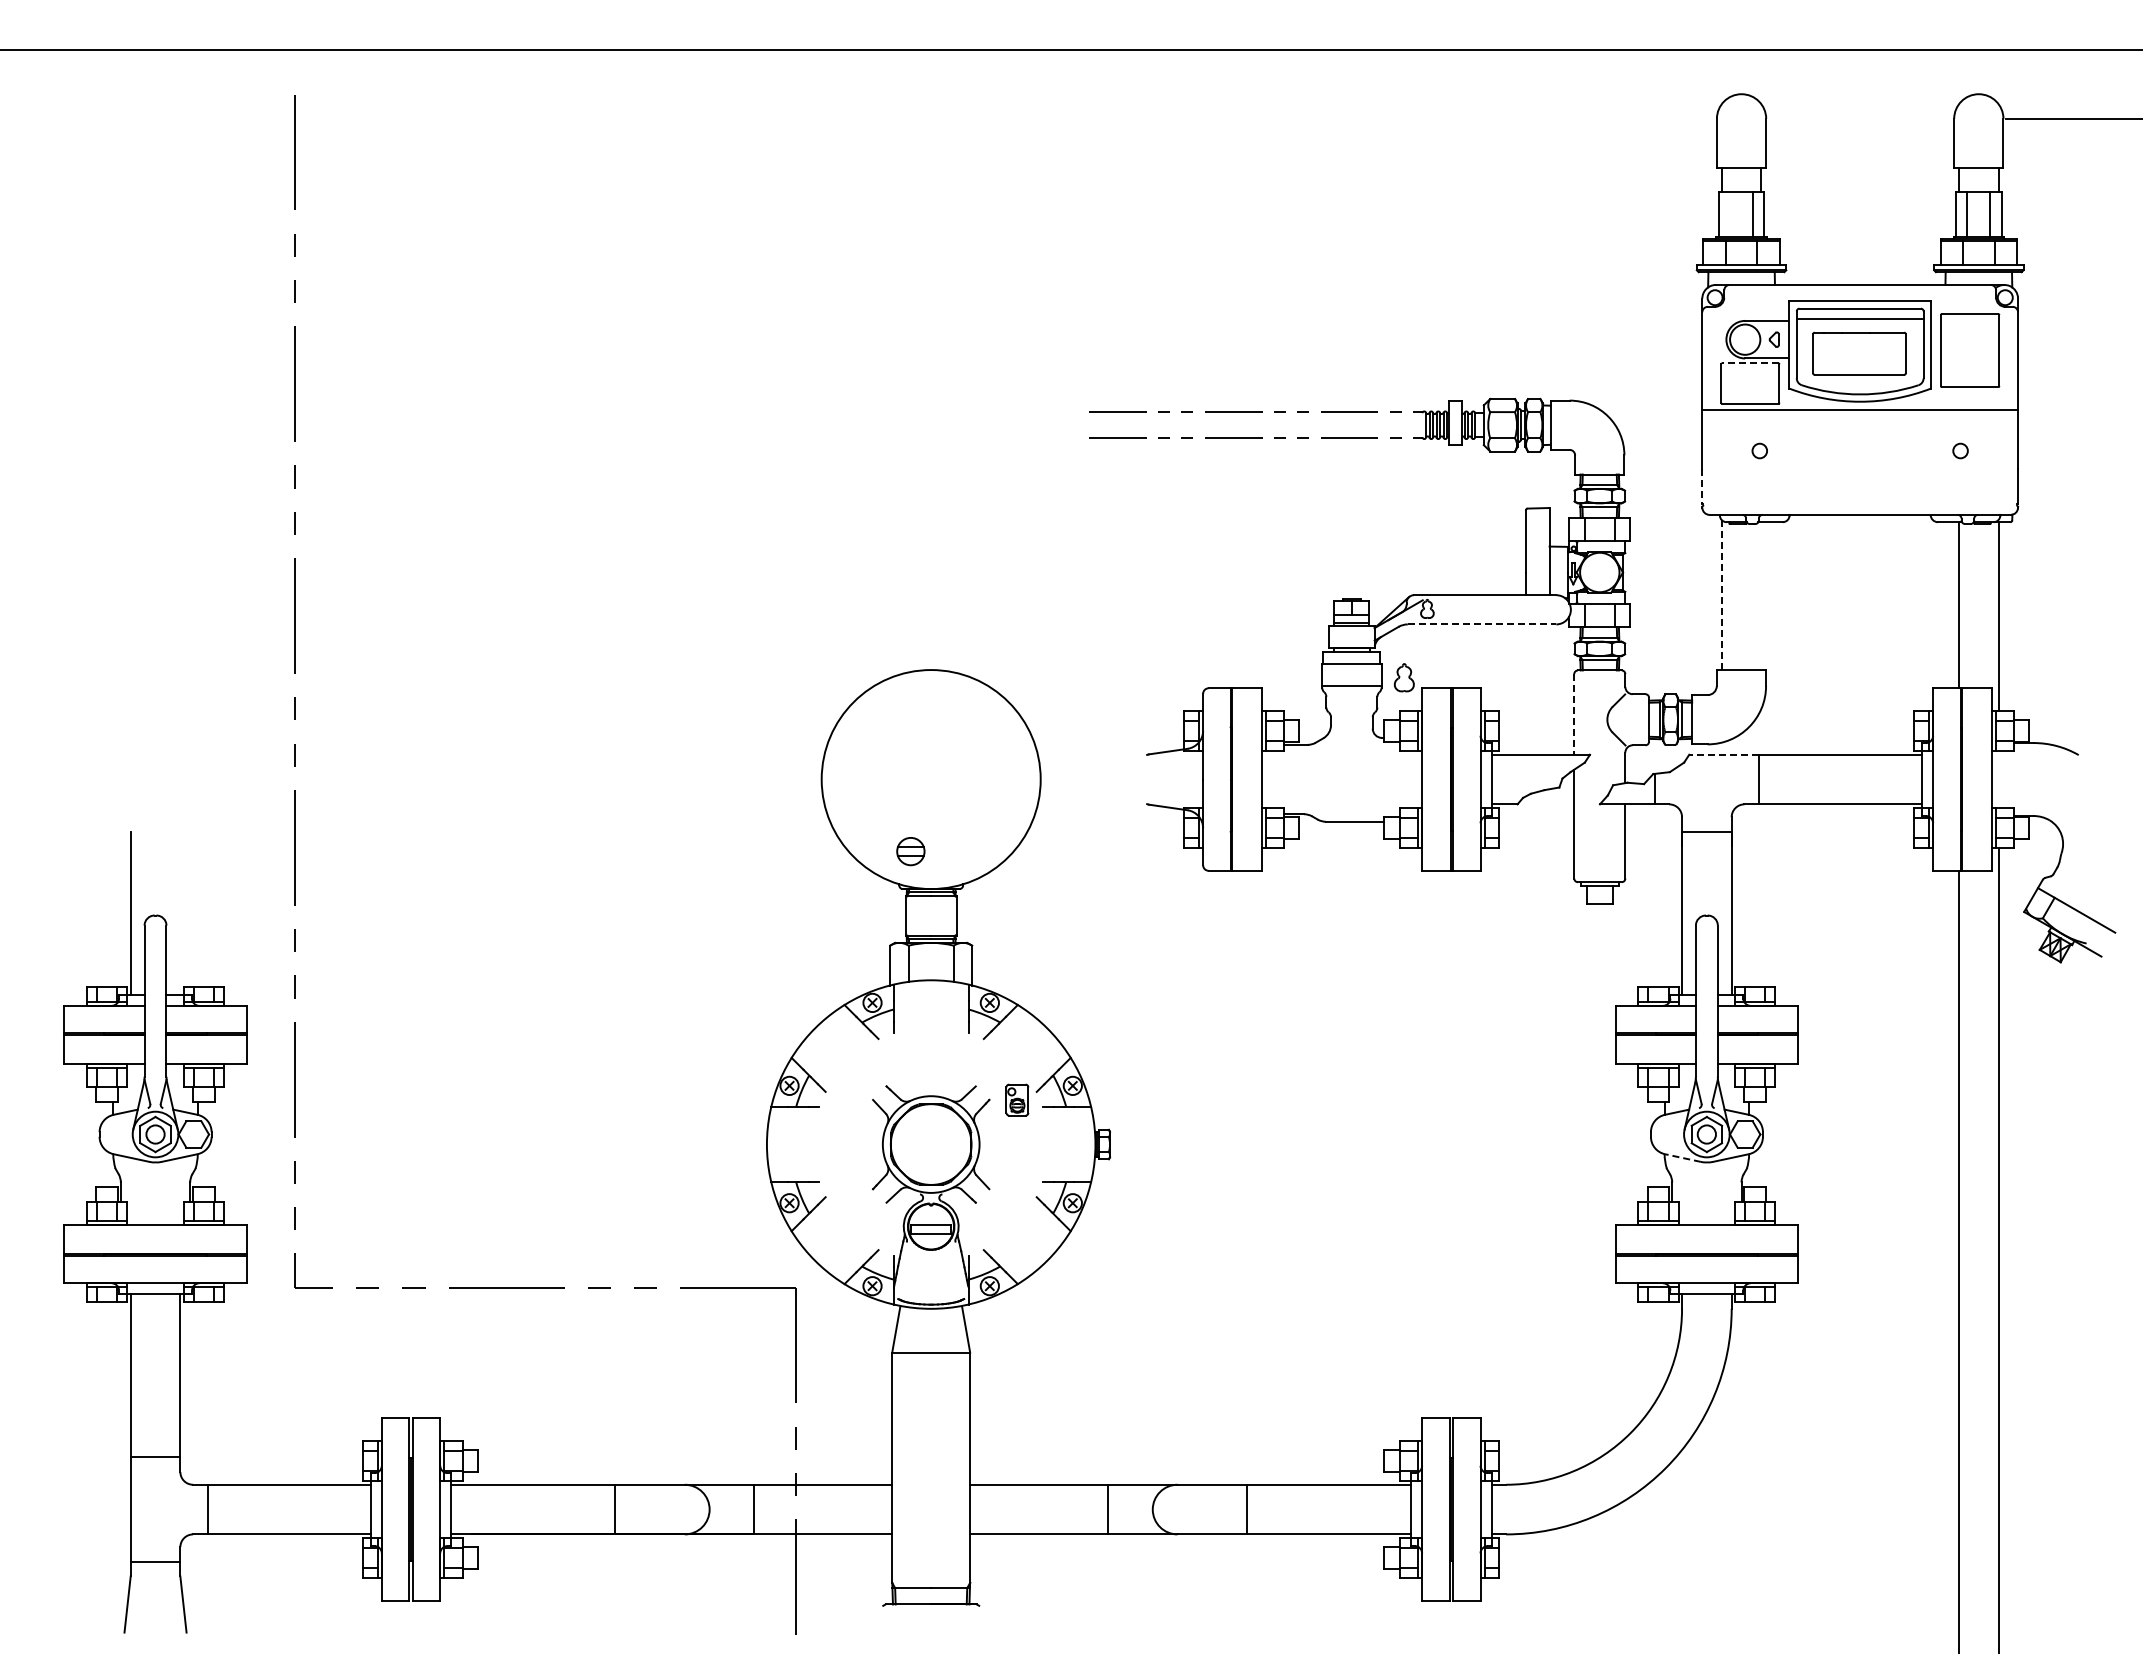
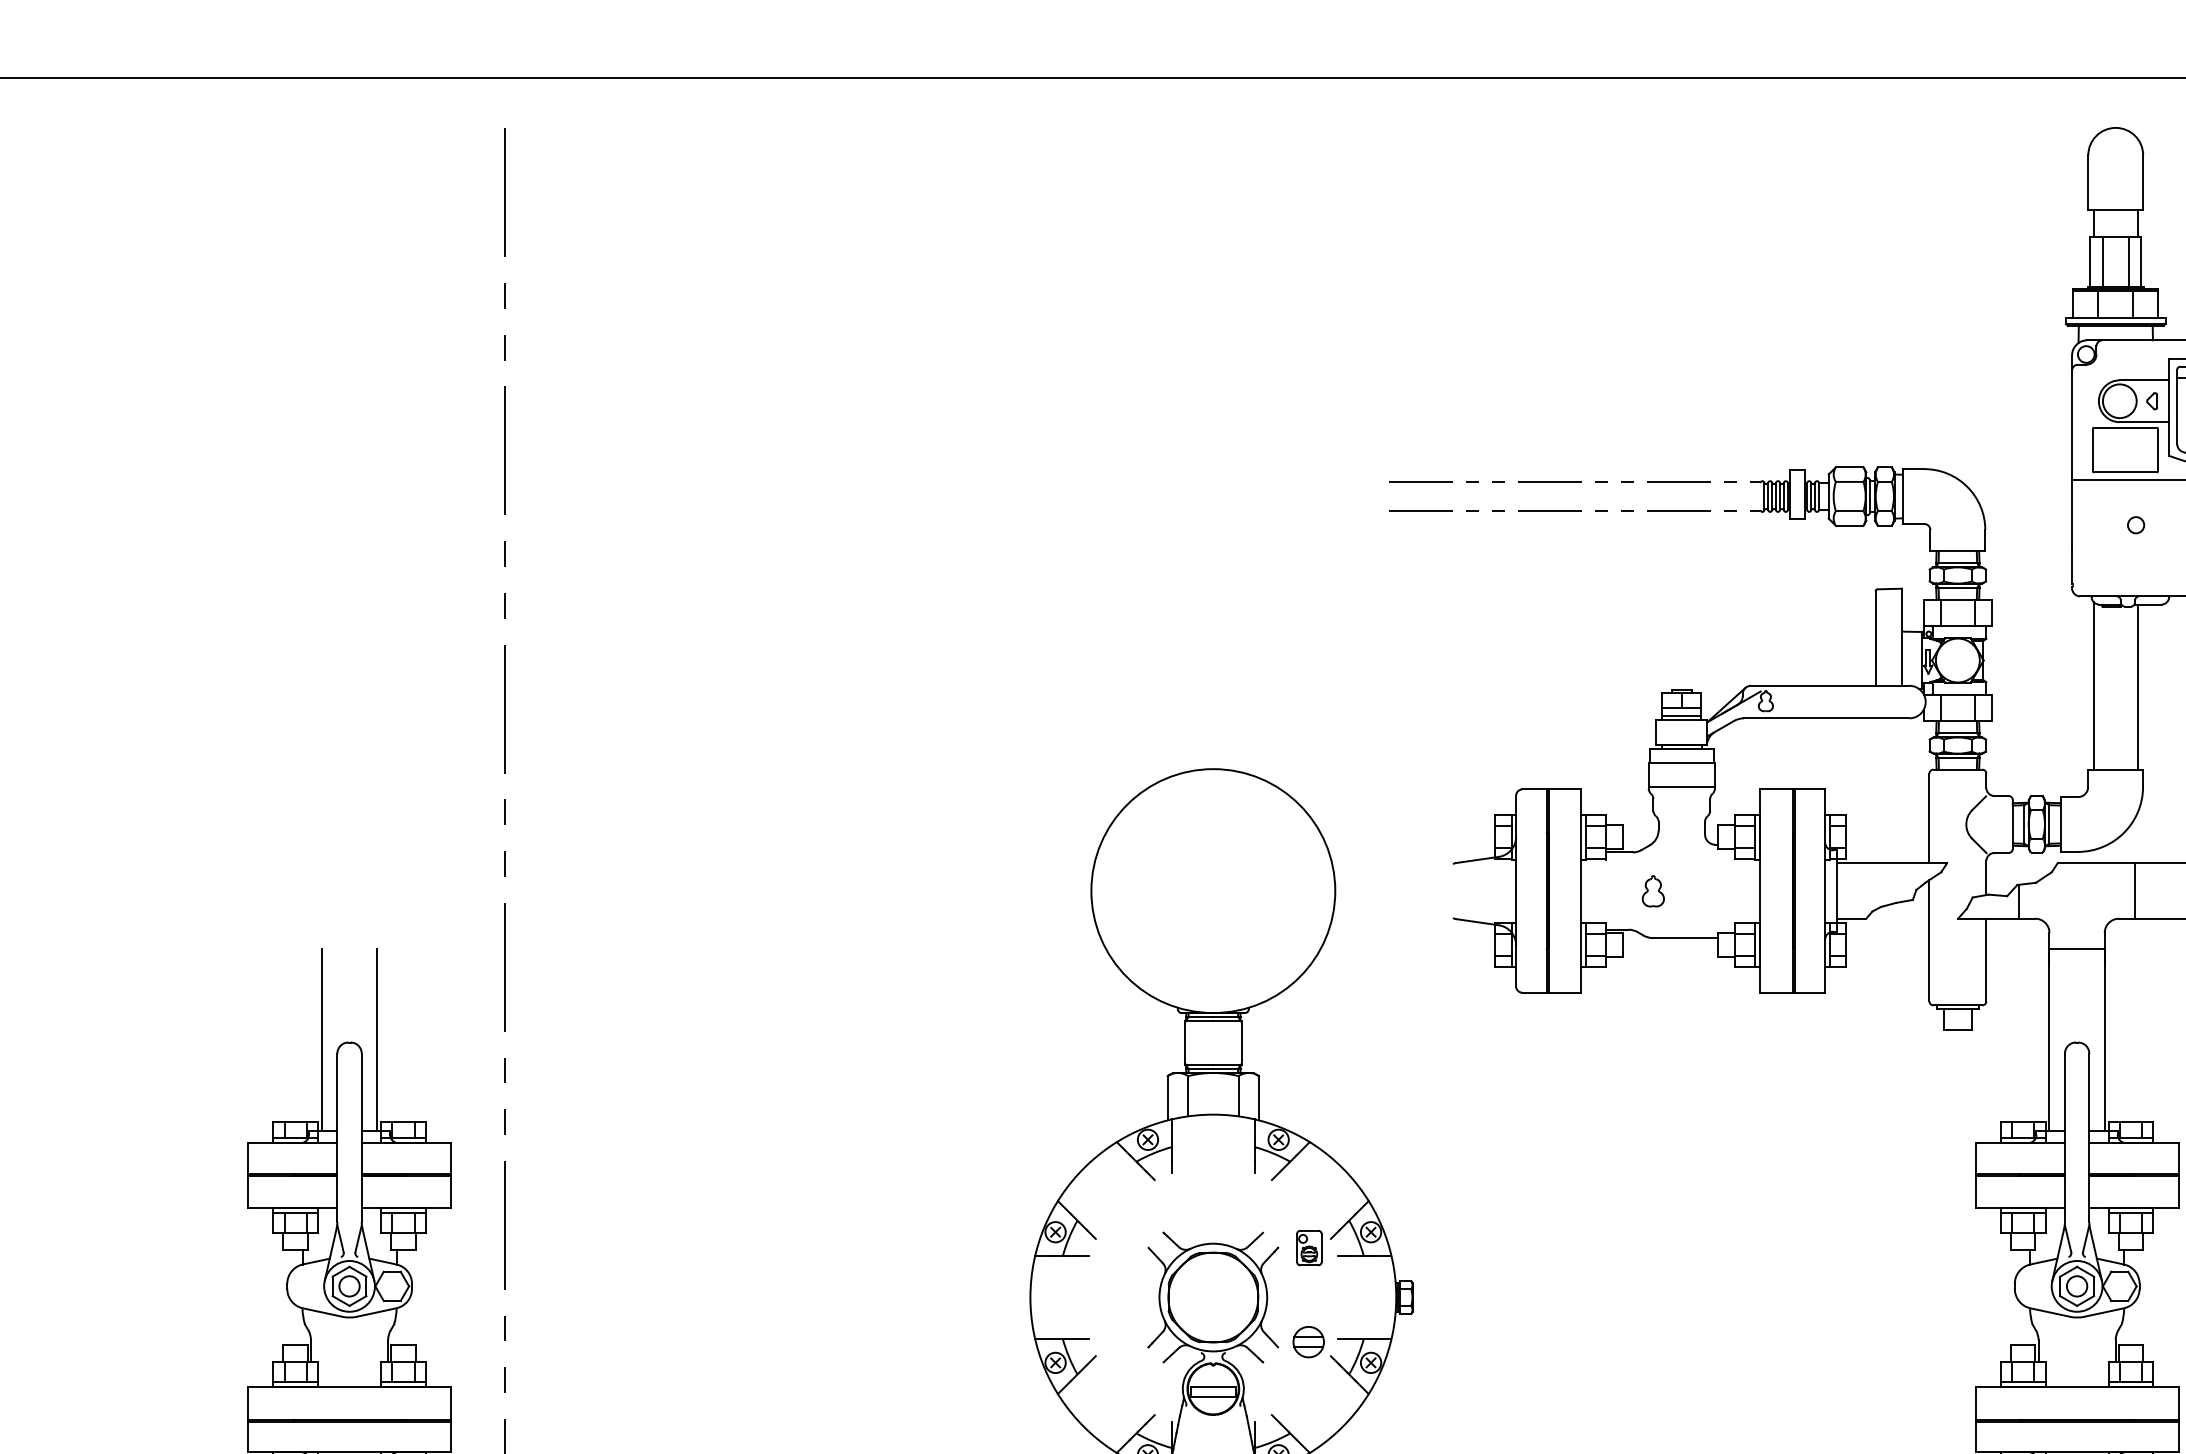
line: (1730, 214) -> (2103, 261), added
line: (1749, 363) -> (2124, 427), dashed -> solid
line: (1702, 487) -> (2072, 565), dashed -> solid
line: (1721, 594) -> (2093, 685), dashed -> solid
line: (1761, 596) -> (2137, 687), added
line: (1482, 624) -> (1827, 718), dashed -> solid
part: (1403, 677) -> (1652, 891), moved
line: (1574, 714) -> (1929, 818), dashed -> solid
line: (1724, 754) -> (2096, 863), dashed -> solid
part: (910, 851) -> (1308, 1342), moved
line: (180, 912) -> (377, 1039), added
line: (1682, 1157) -> (2049, 1311), dashed -> solid

